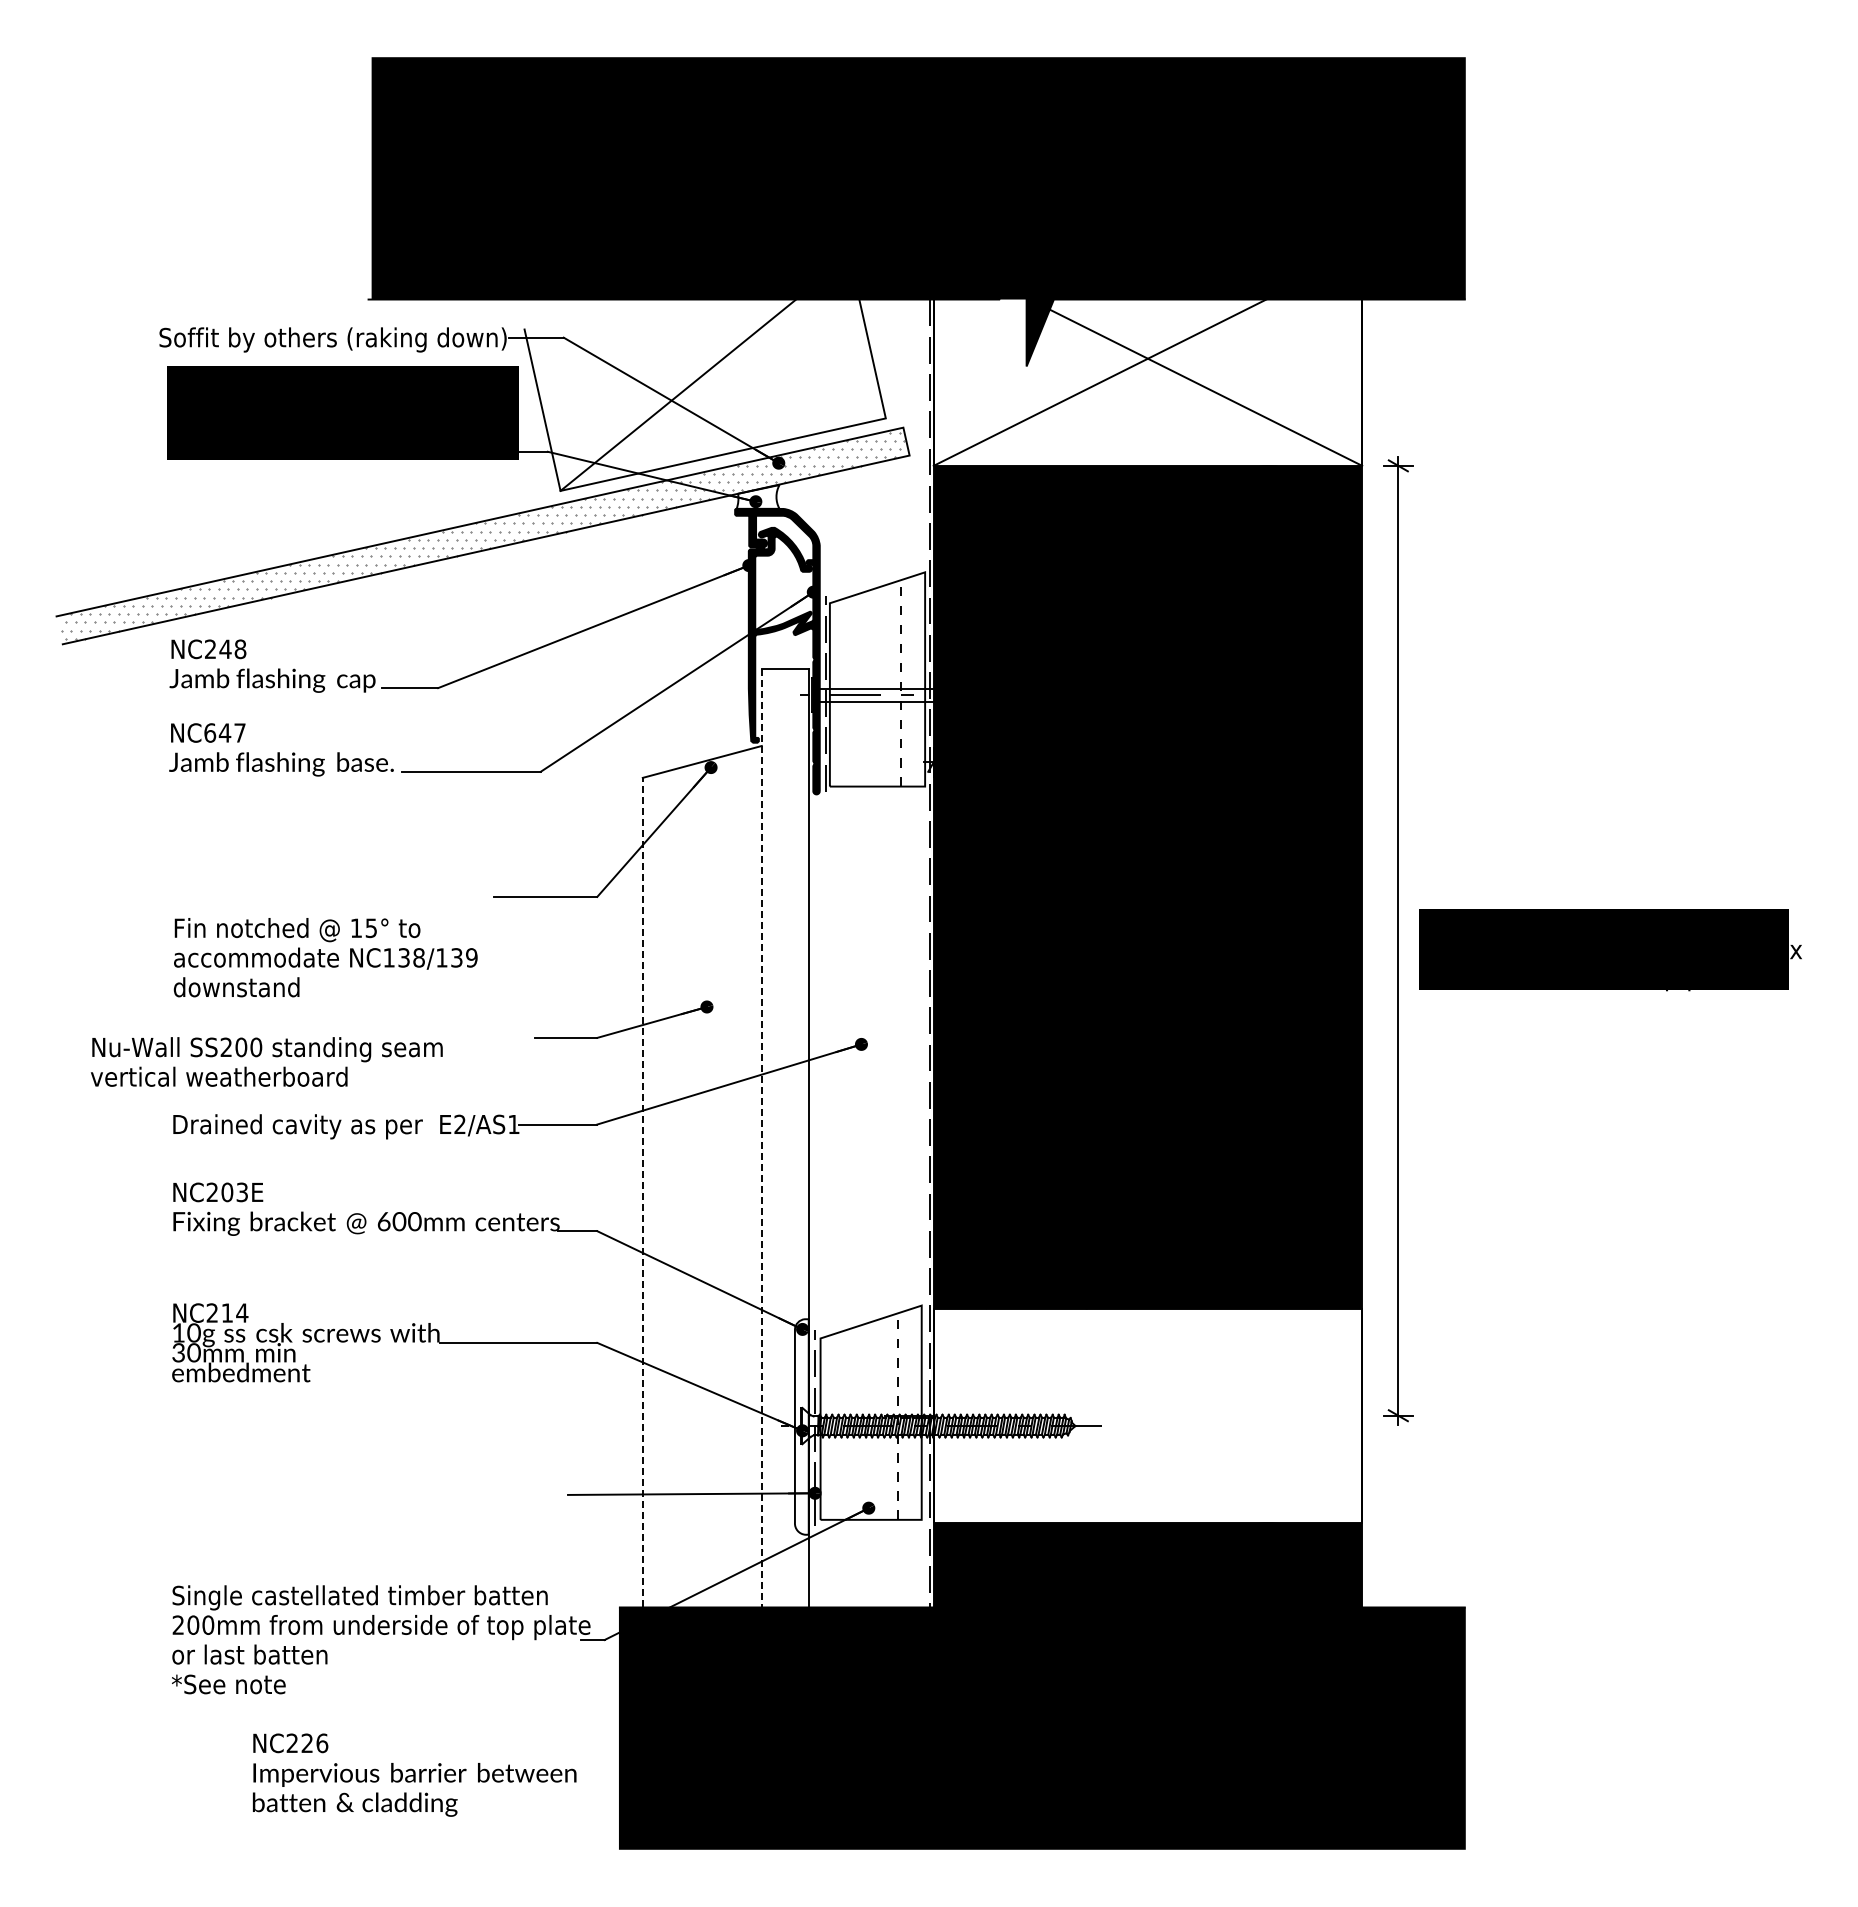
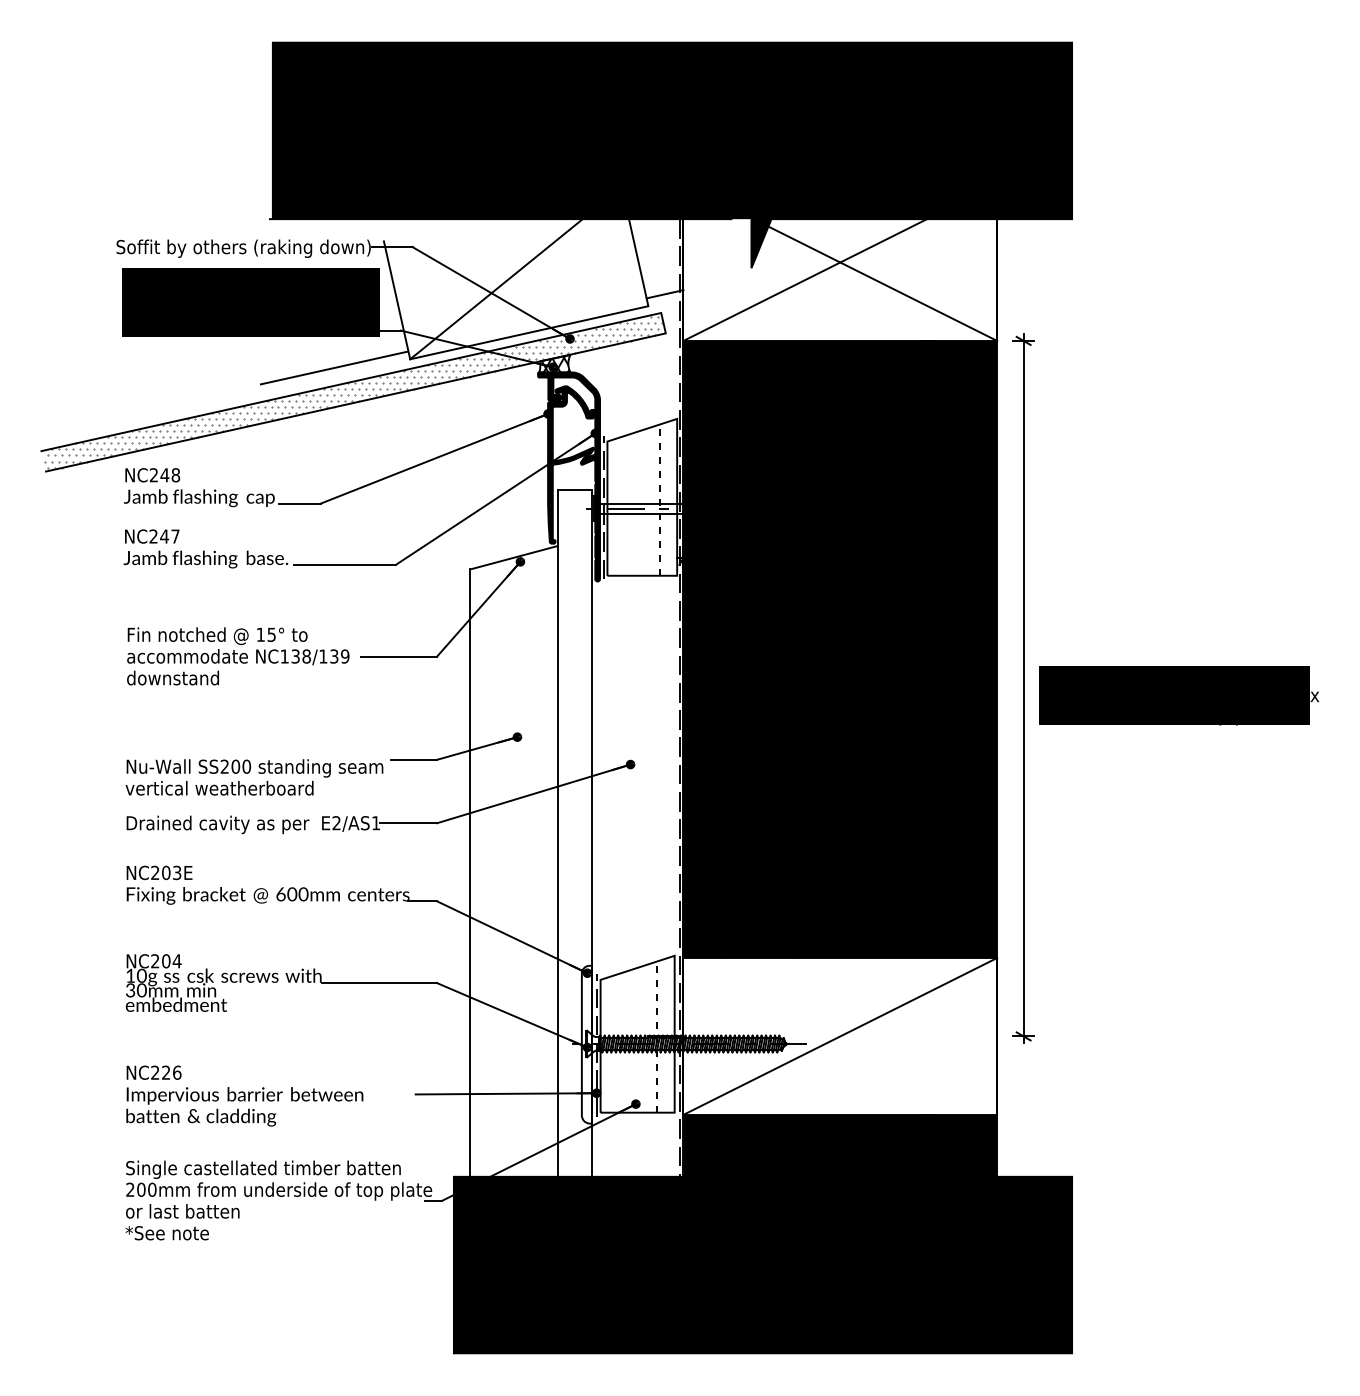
line: (908, 401) -> (664, 293), added
hatch: (758, 497) -> (555, 364), added
line: (456, 502) -> (334, 367), added
text: (210, 732) -> (153, 536), NC647 -> NC247
text: (325, 957) -> (238, 656), moved
text: (266, 1061) -> (254, 777), moved
line: (761, 1138) -> (557, 833), dashed -> solid
line: (642, 1192) -> (470, 872), dashed -> solid
text: (227, 1312) -> (166, 960), NC214 -> NC204
line: (1147, 1415) -> (839, 1036), added
text: (414, 1774) -> (244, 1095), moved

